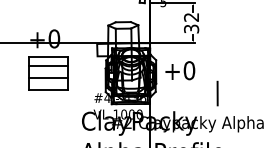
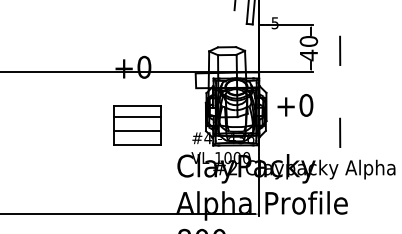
text: (191, 23) -> (308, 48), 32 -> 40
line: (217, 24) -> (340, 50), added
part: (48, 73) -> (137, 125), moved

